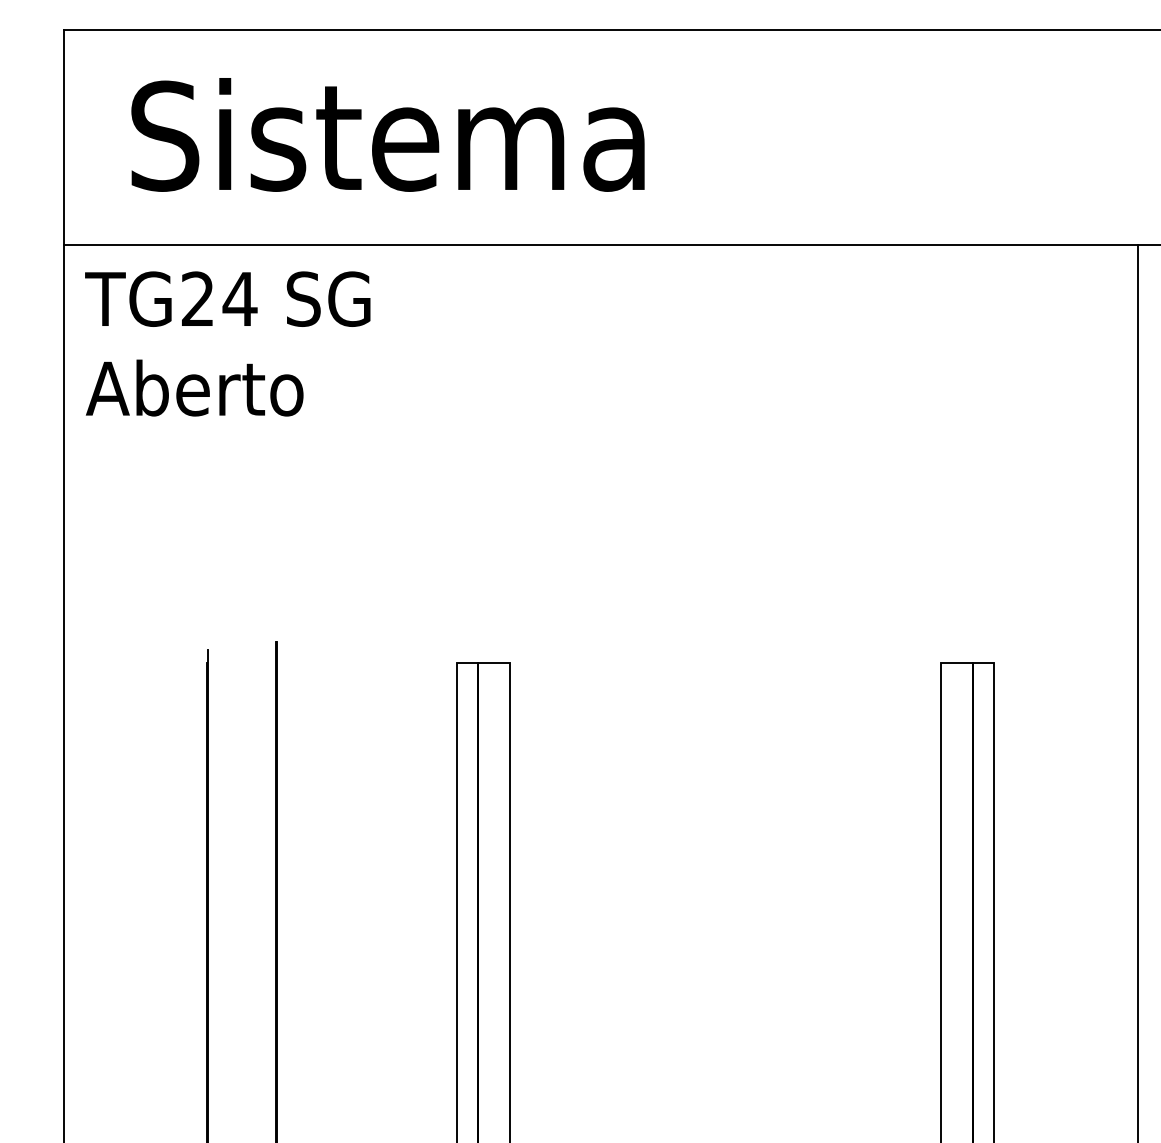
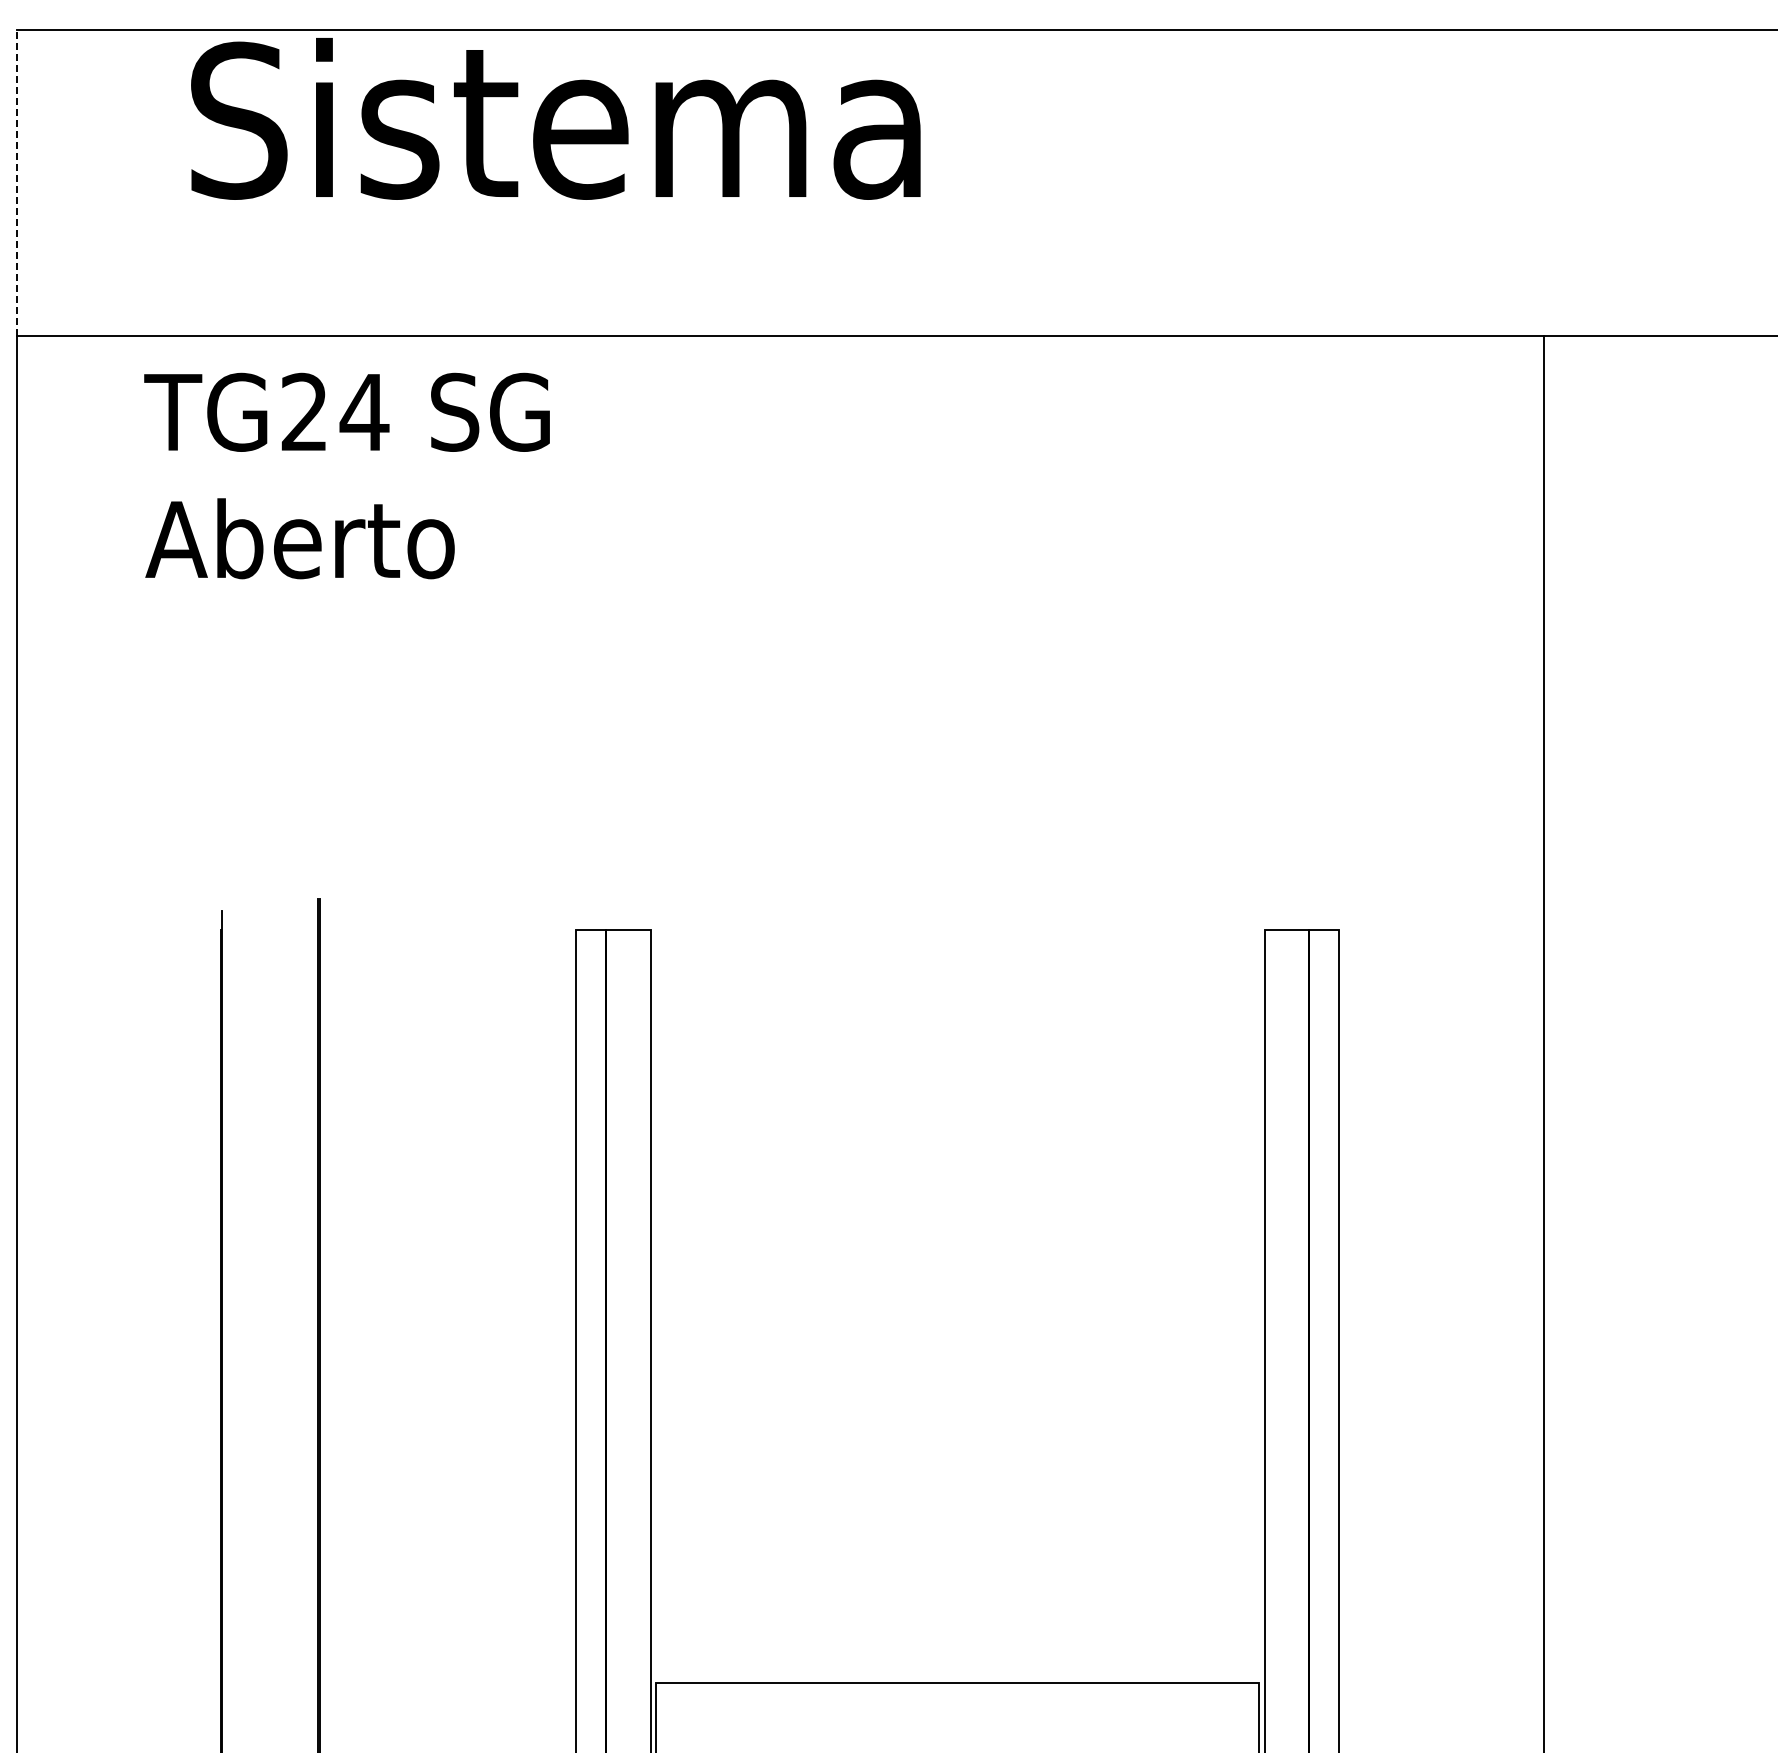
text: (387, 134) -> (555, 118), moved
line: (64, 138) -> (17, 183), solid -> dashed
text: (227, 343) -> (346, 475), moved

